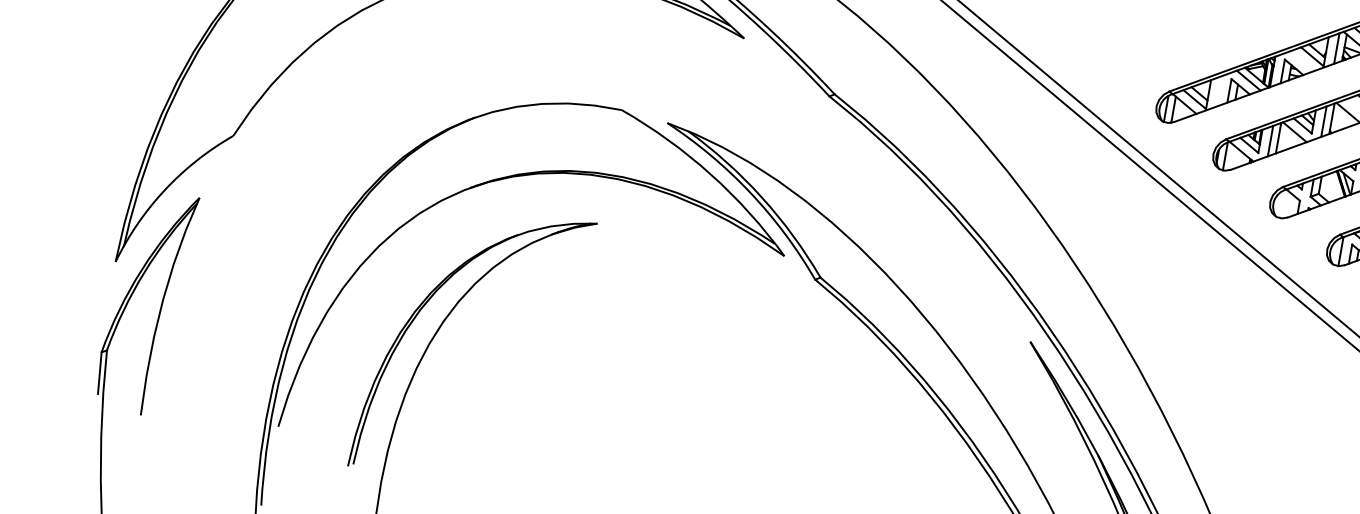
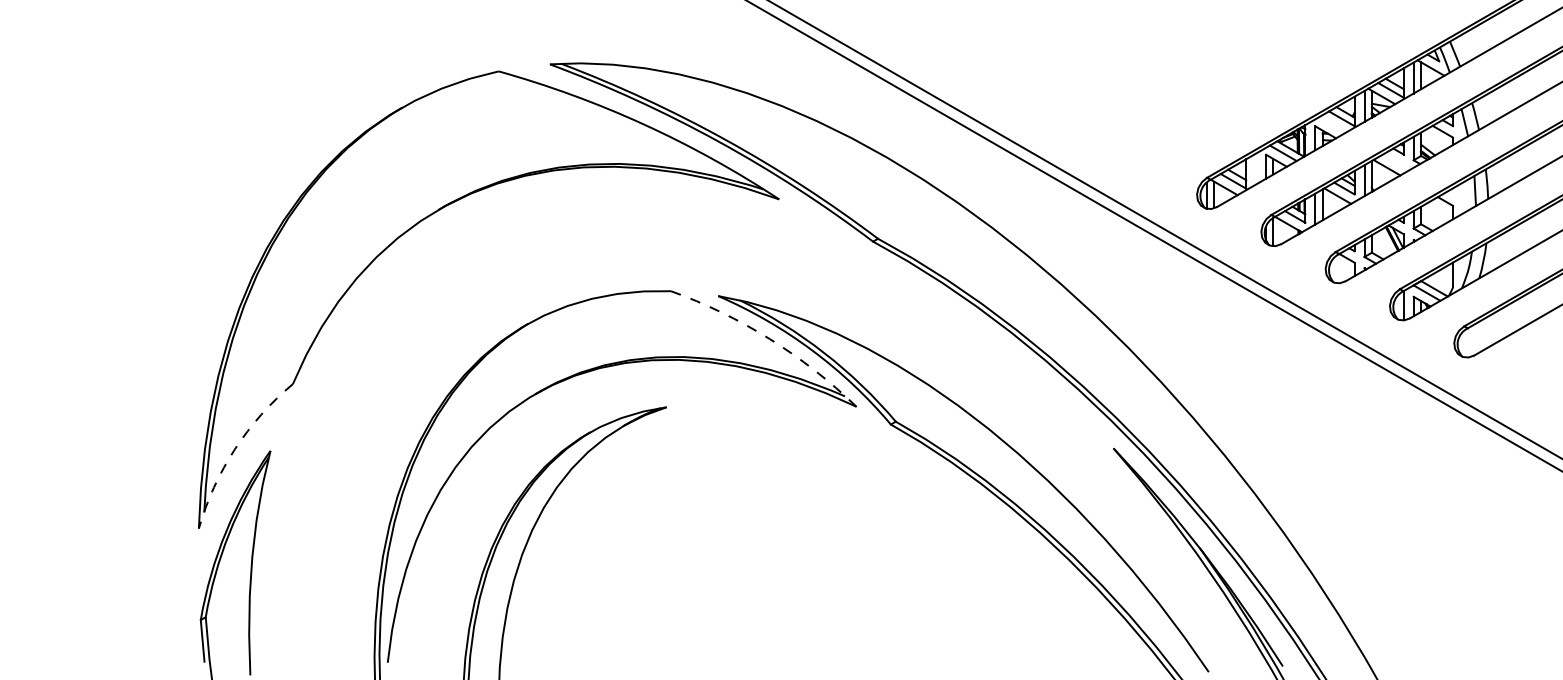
arc: (710, 174) -> (769, 339), solid -> dashed
arc: (164, 190) -> (234, 449), solid -> dashed

